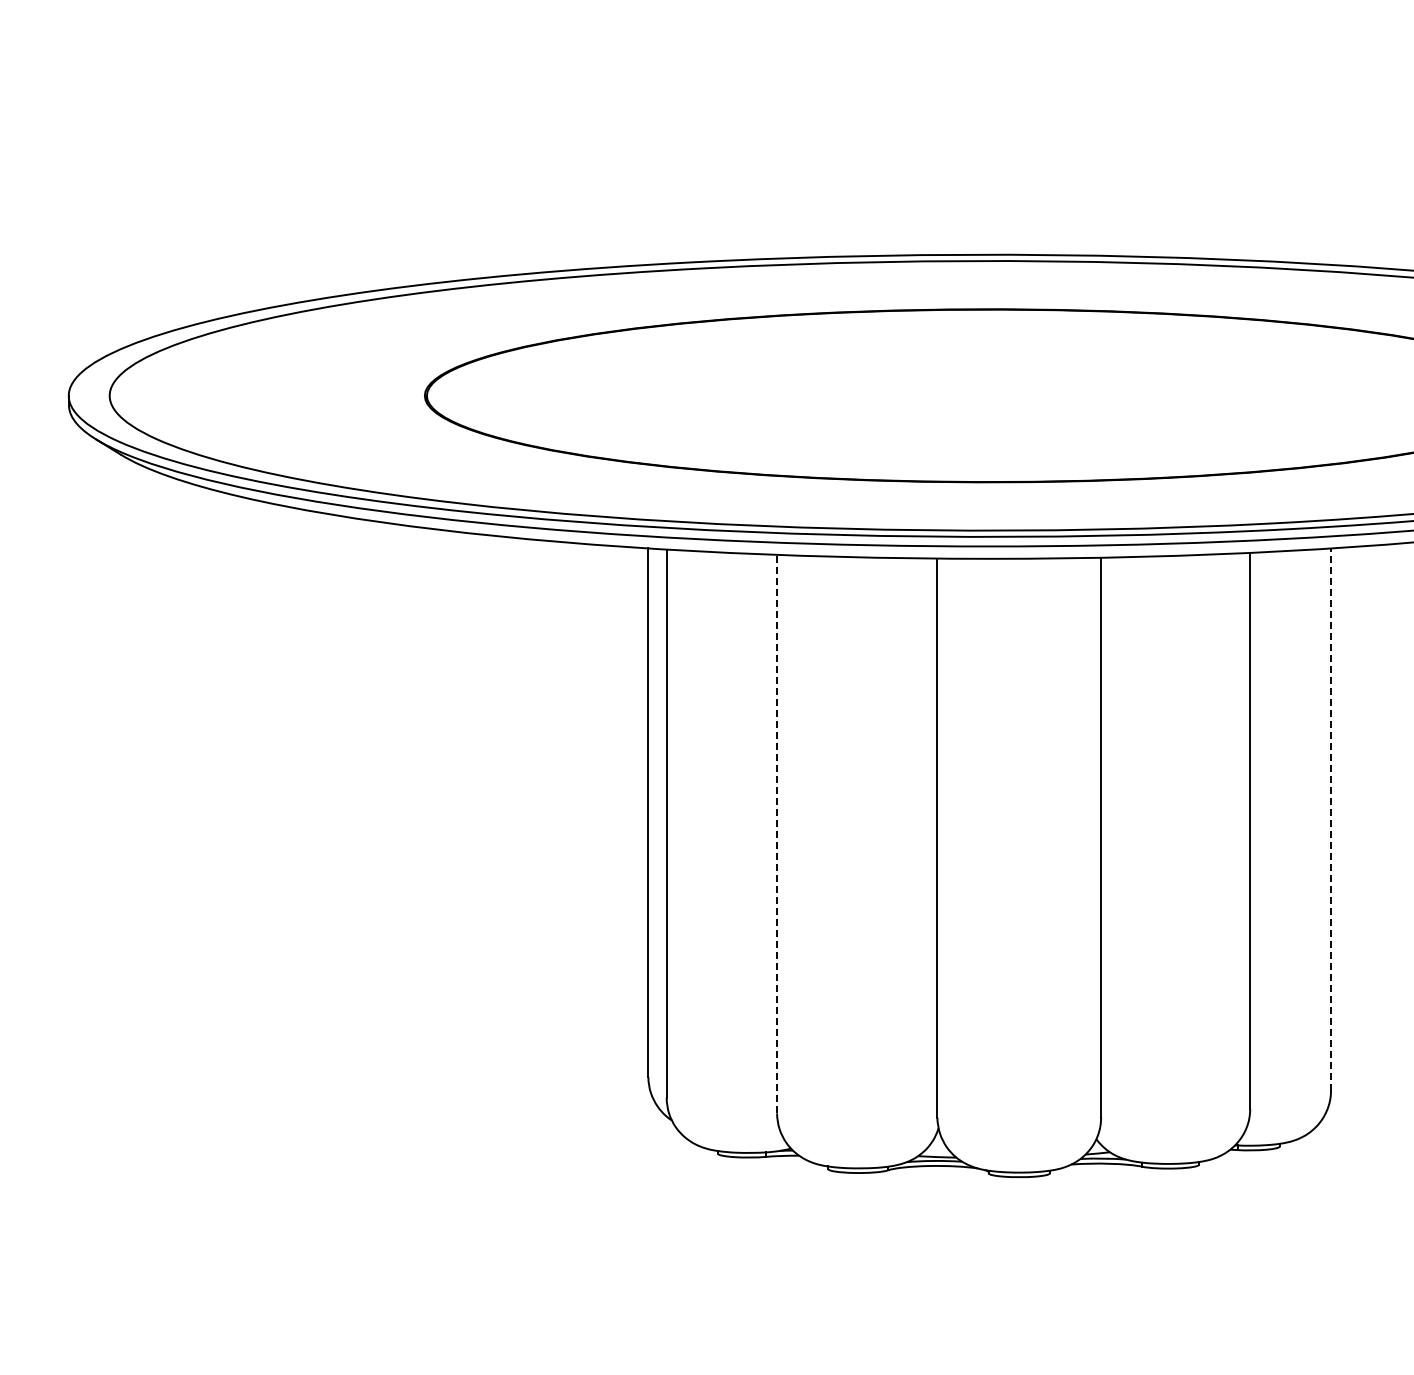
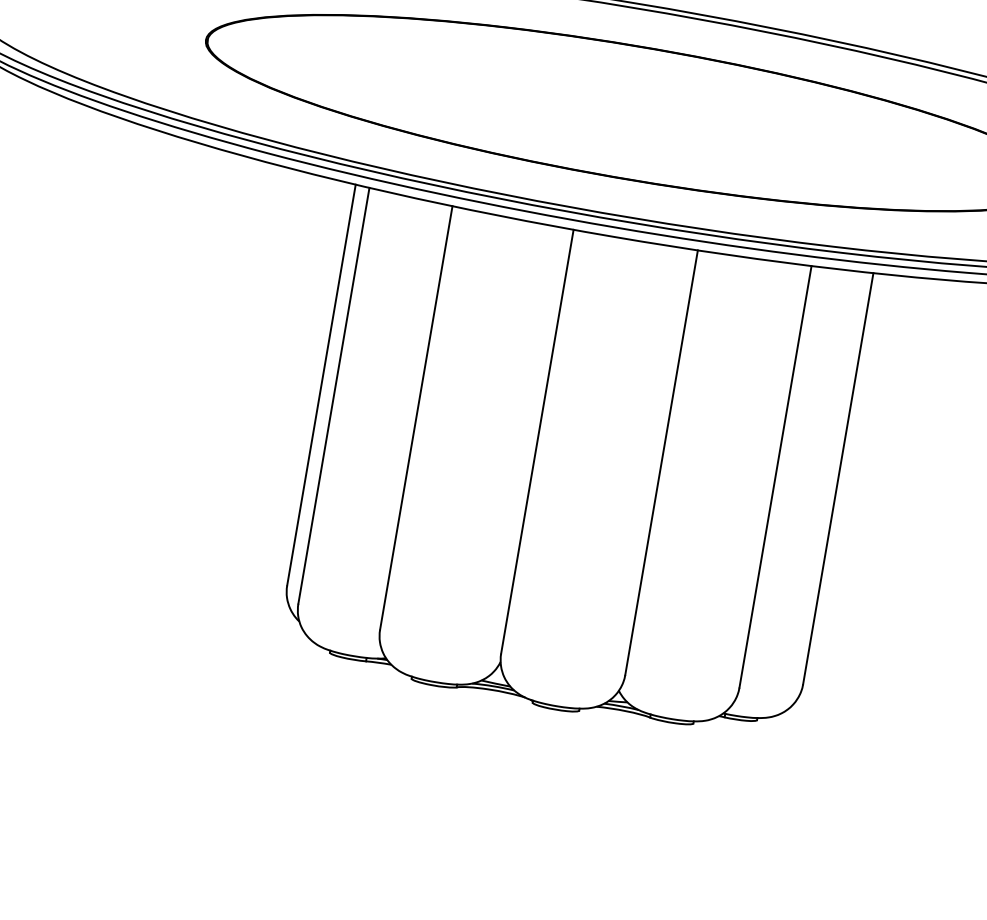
line: (1331, 819) -> (838, 478), dashed -> solid
line: (777, 833) -> (416, 417), dashed -> solid

